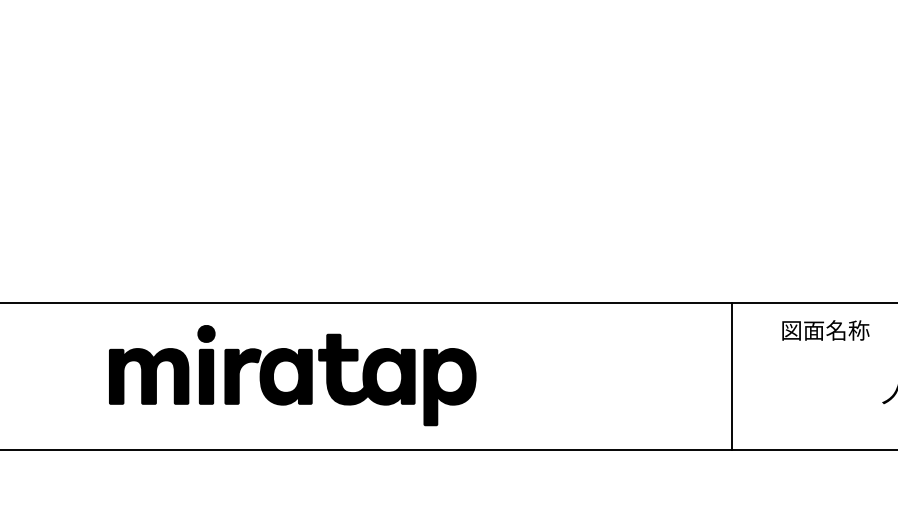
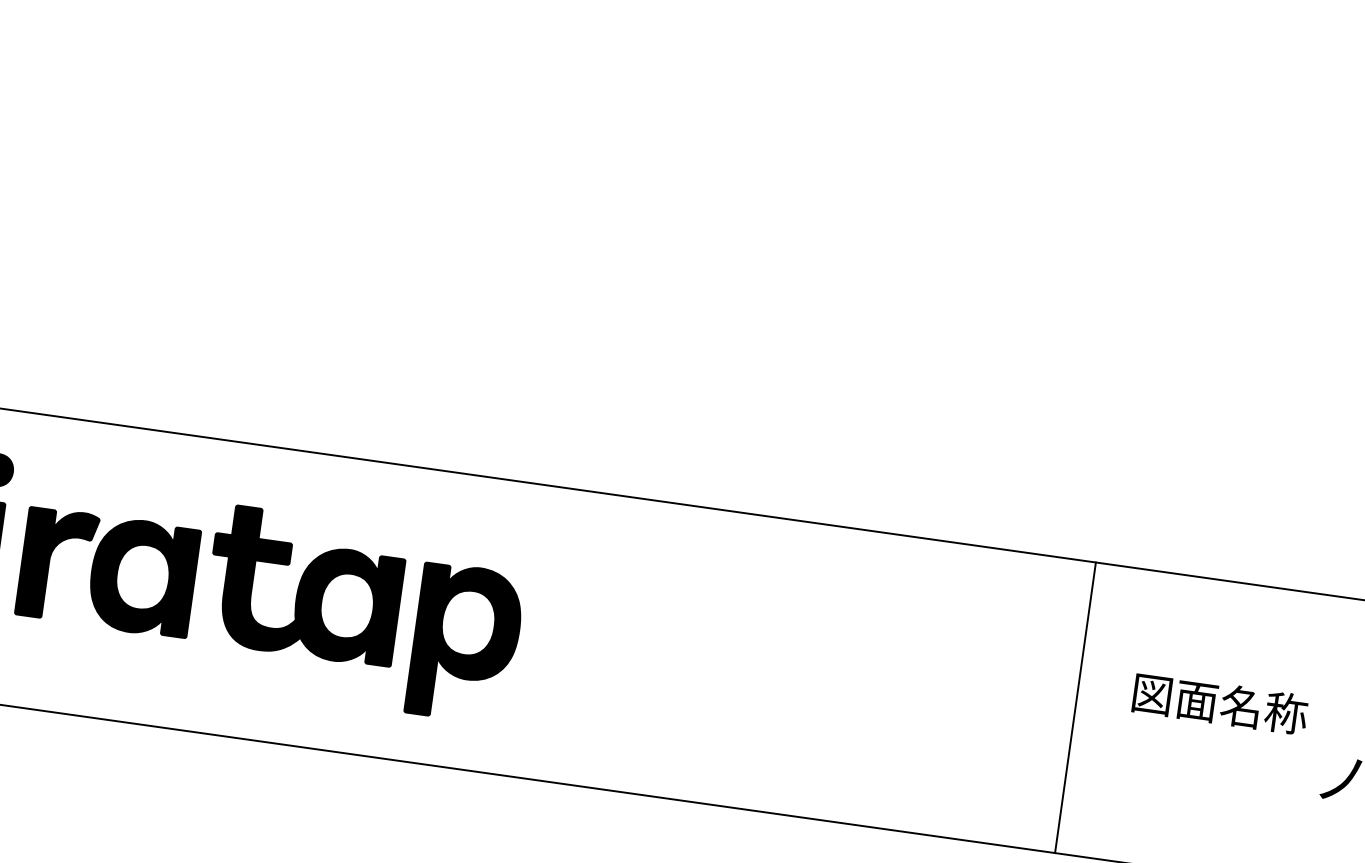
text: (825, 330) -> (1219, 703), moved
line: (731, 376) -> (1075, 707), moved

